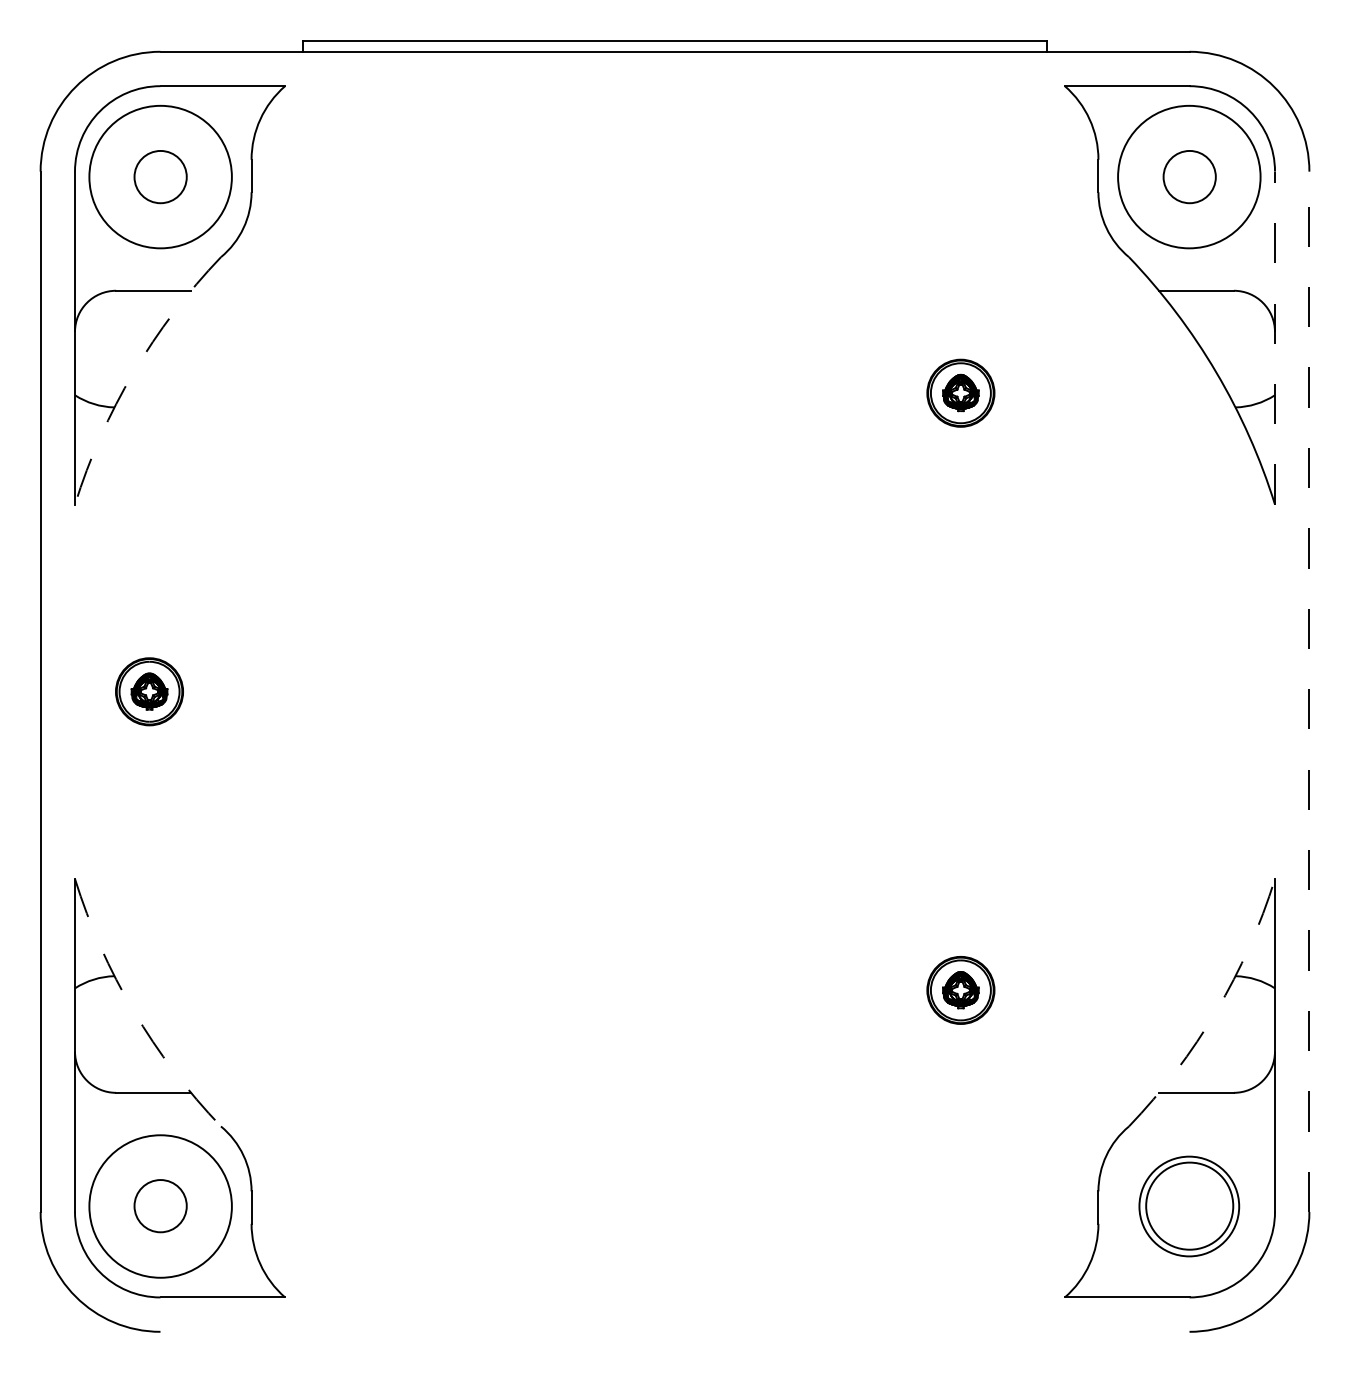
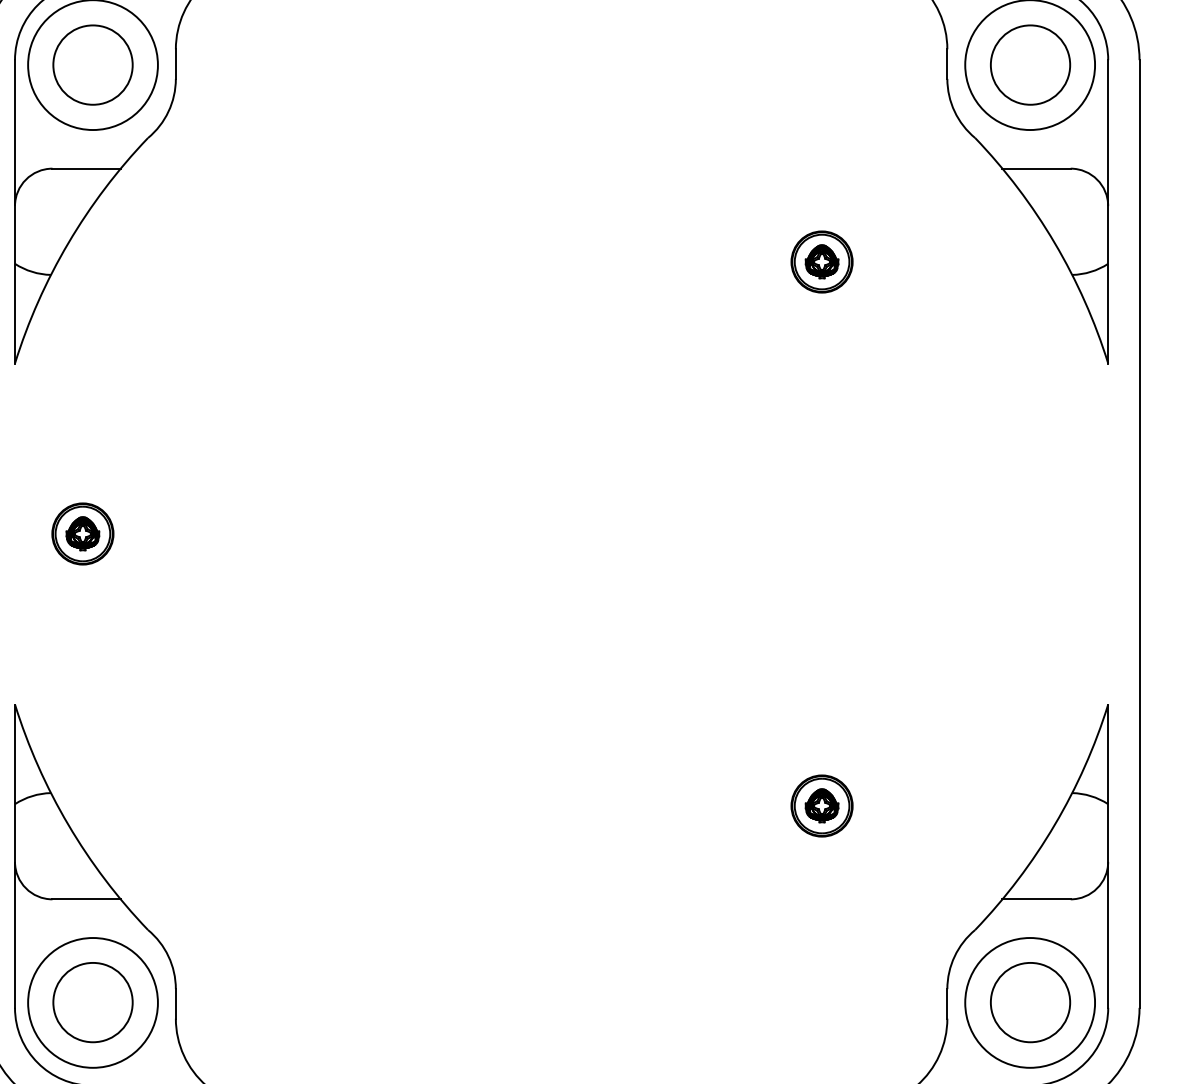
circle: (160, 176) -> (92, 64), size x1.67
circle: (1189, 176) -> (1030, 64), size x1.67
line: (1275, 337) -> (1108, 211), dashed -> solid
arc: (133, 372) -> (68, 243), dashed -> solid
line: (1309, 691) -> (1139, 533), dashed -> solid
arc: (133, 1011) -> (68, 825), dashed -> solid
arc: (1216, 1011) -> (1054, 825), dashed -> solid
circle: (160, 1205) -> (92, 1001), size x1.67
circle: (1189, 1206) -> (1030, 1002), size x1.43

